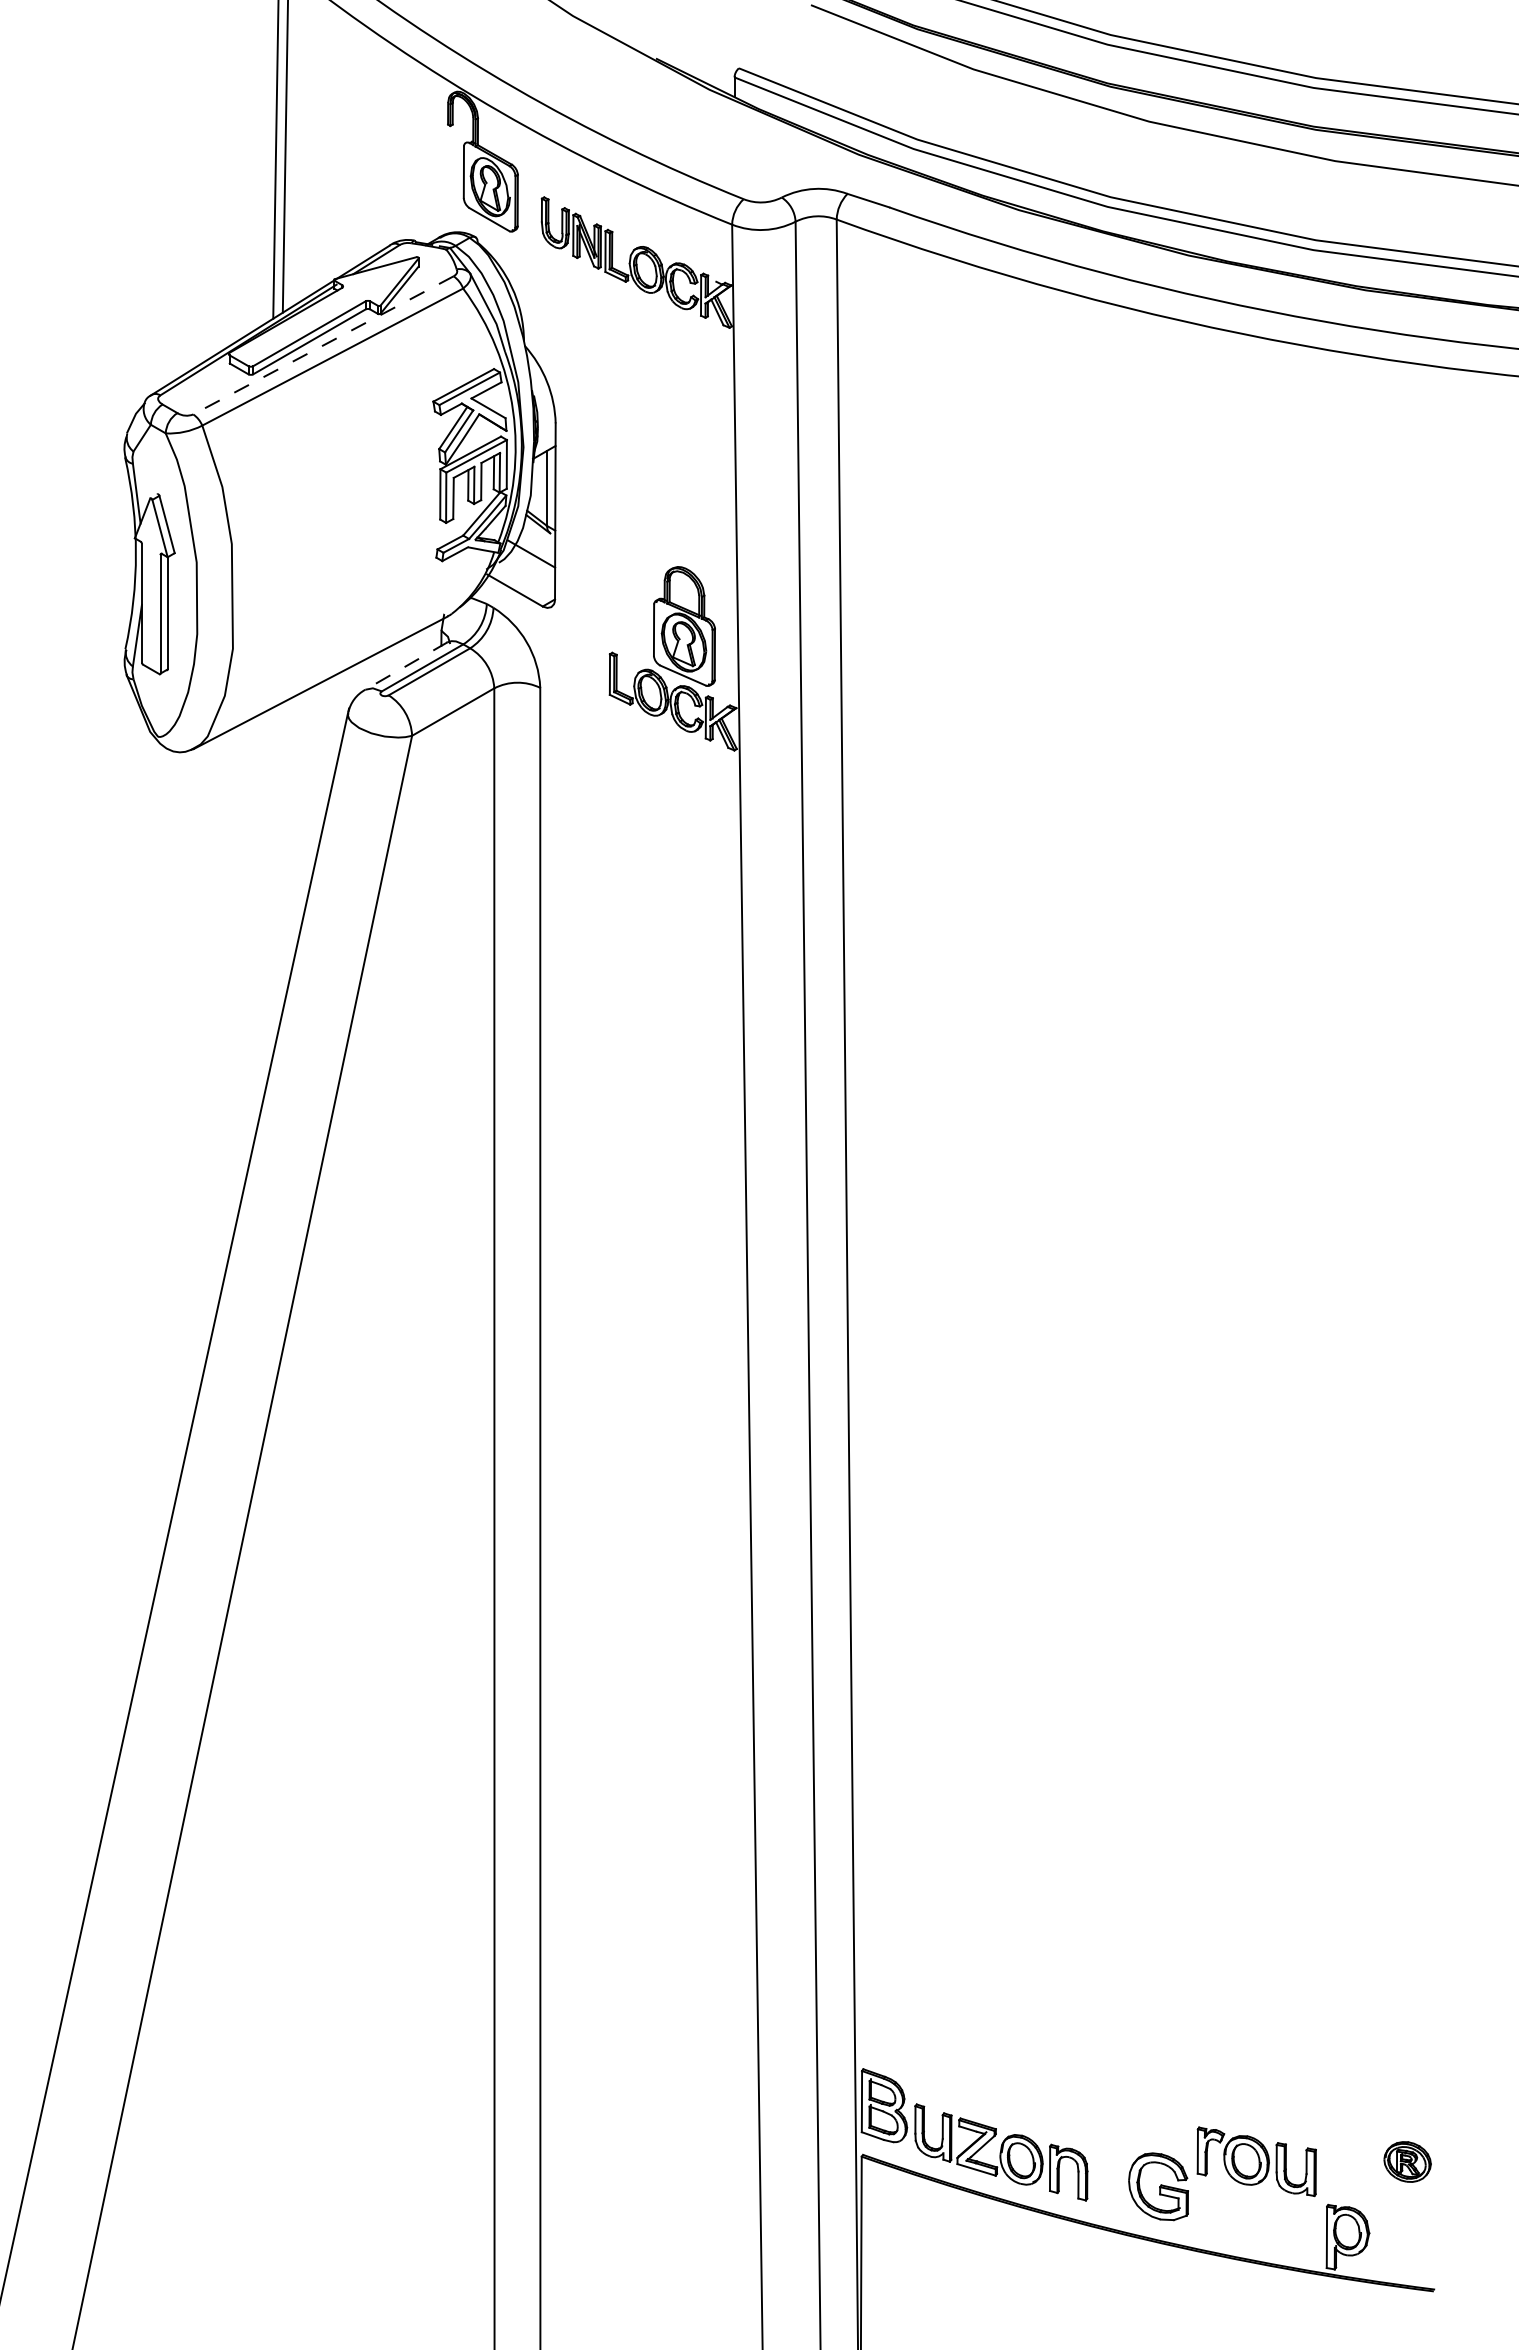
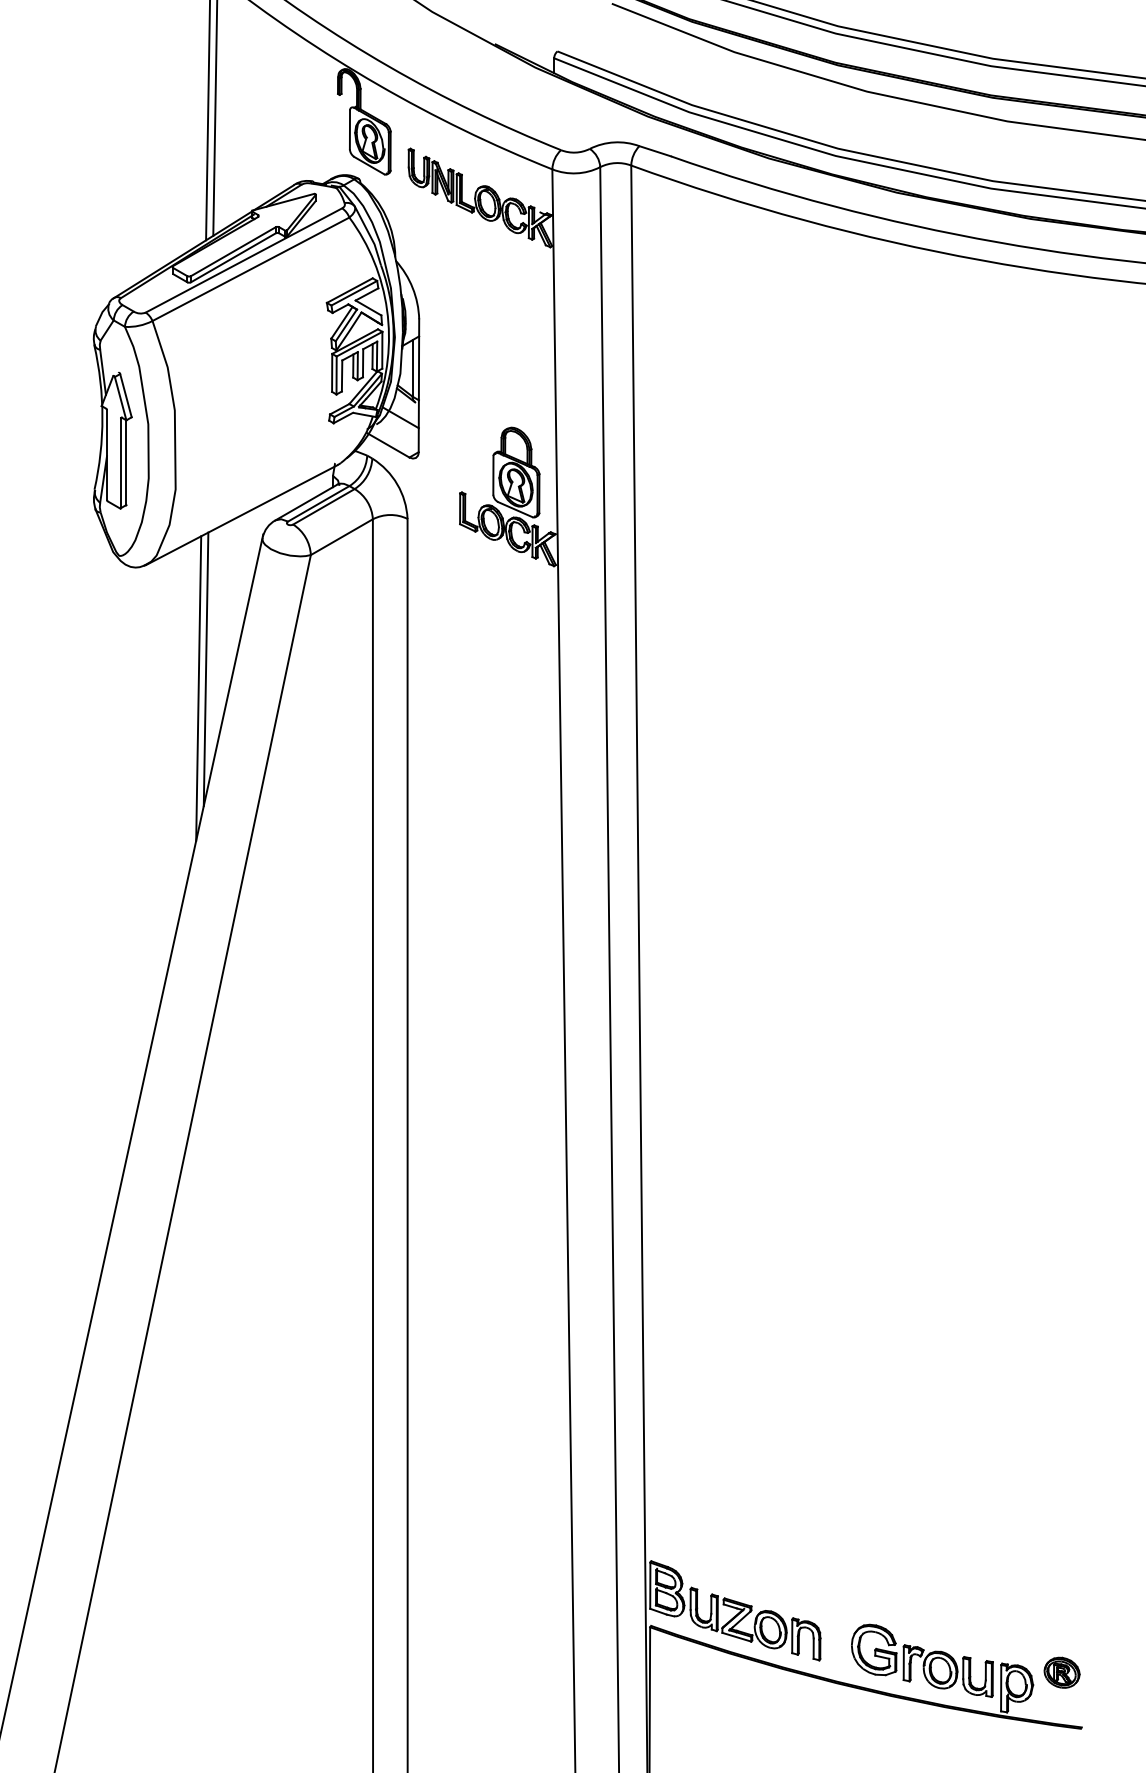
line: (323, 345) -> (243, 260), dashed -> solid
line: (406, 666) -> (306, 502), dashed -> solid
line: (273, 887) -> (206, 669), added
line: (263, 912) -> (198, 688), added
part: (1256, 2161) -> (948, 1670), moved
part: (1407, 2161) -> (1061, 1672), moved

